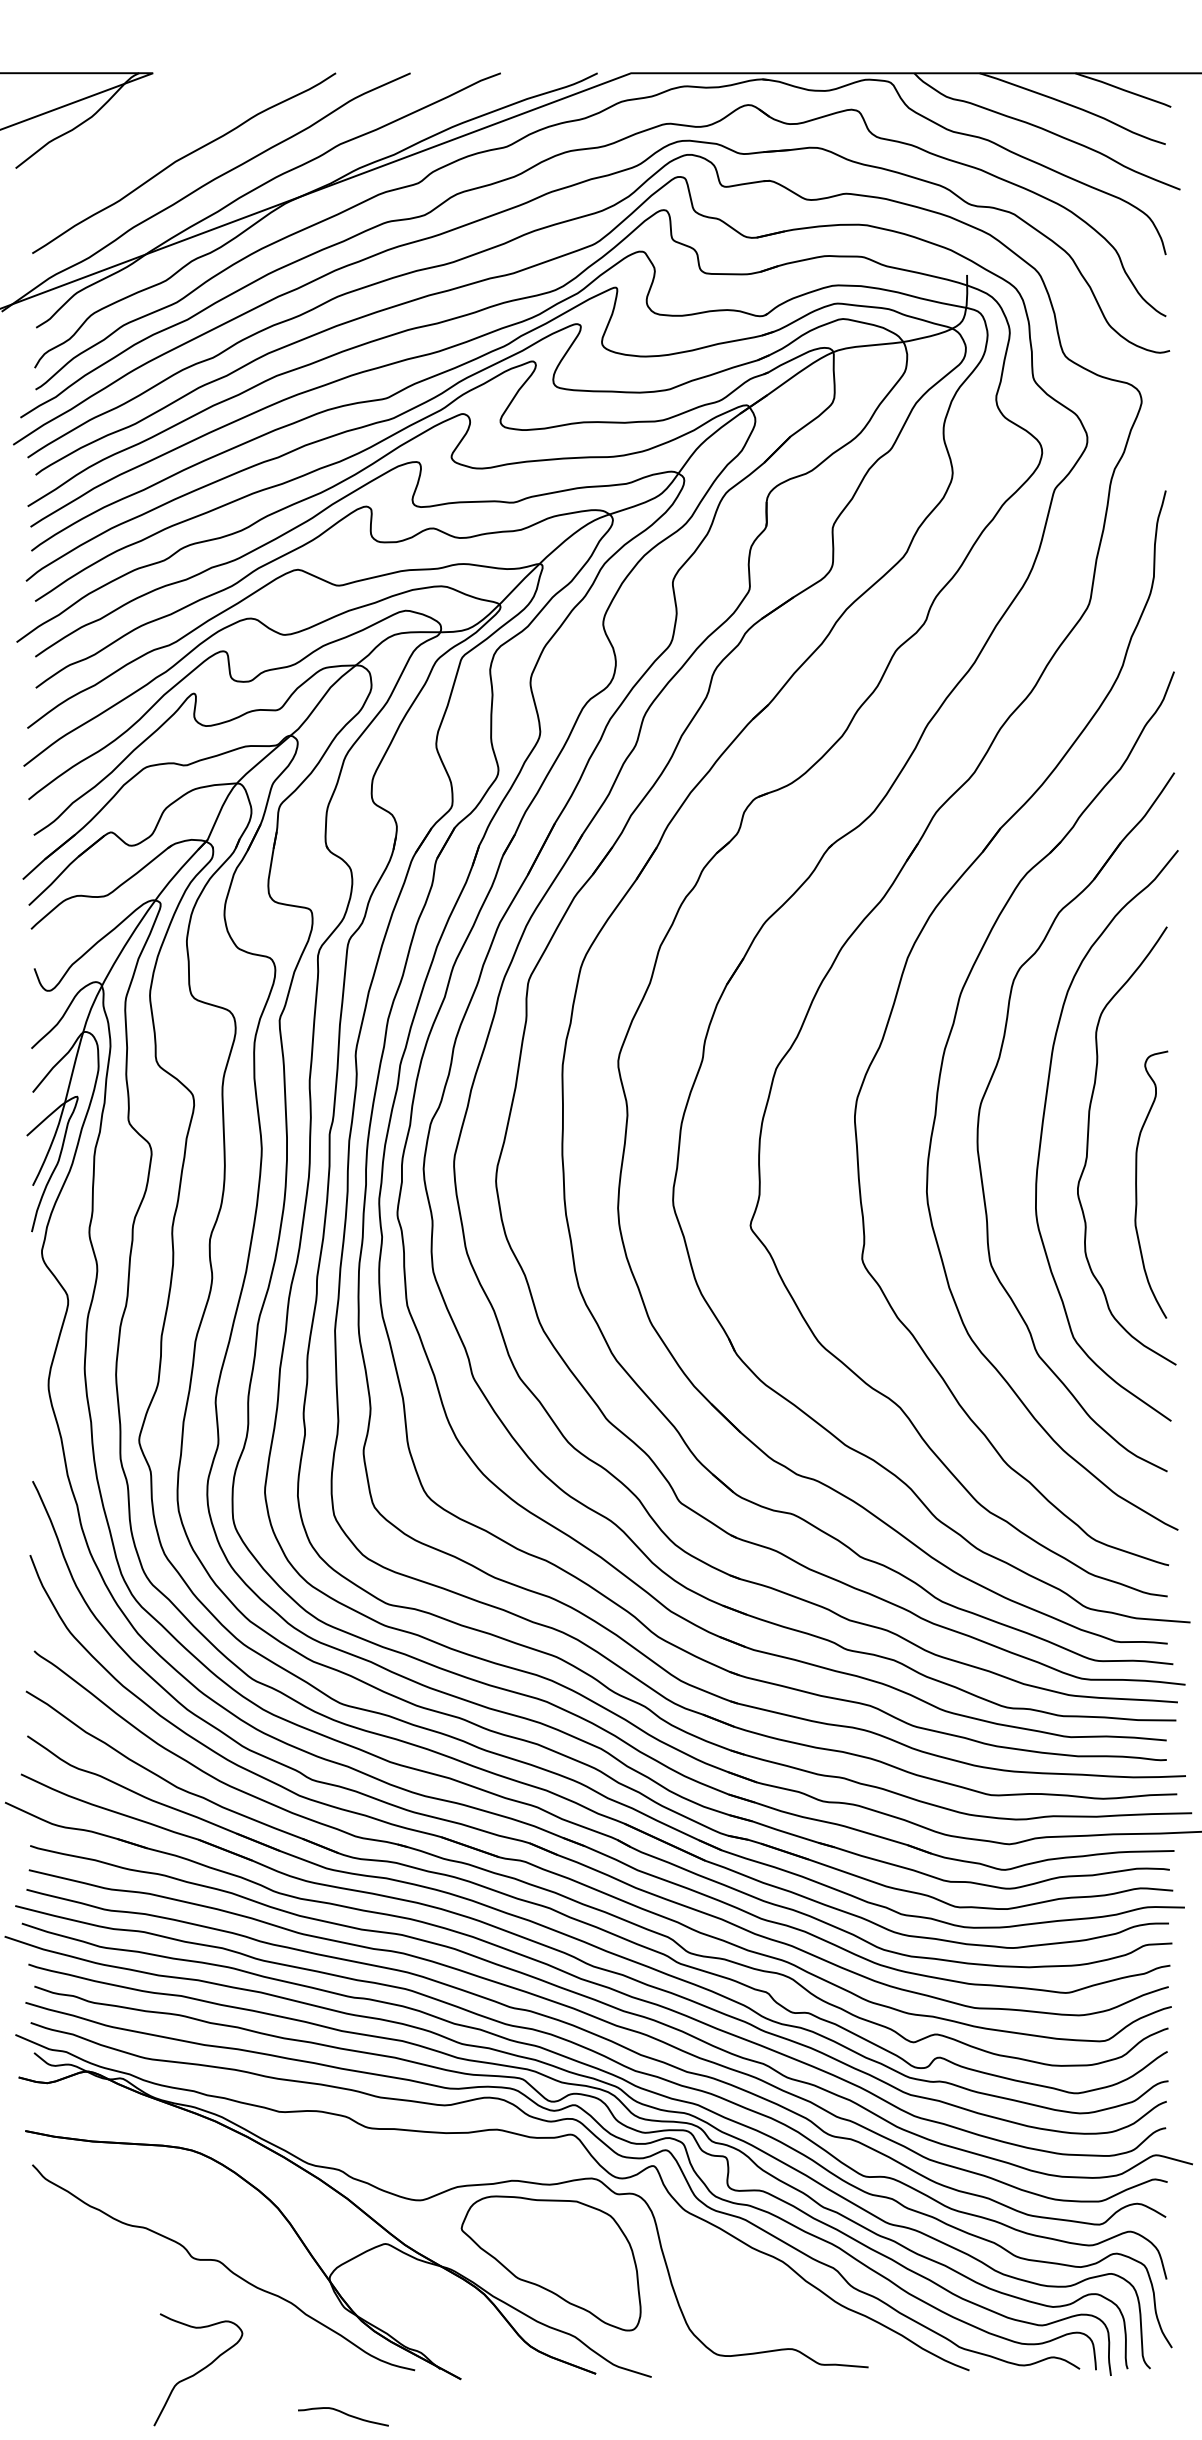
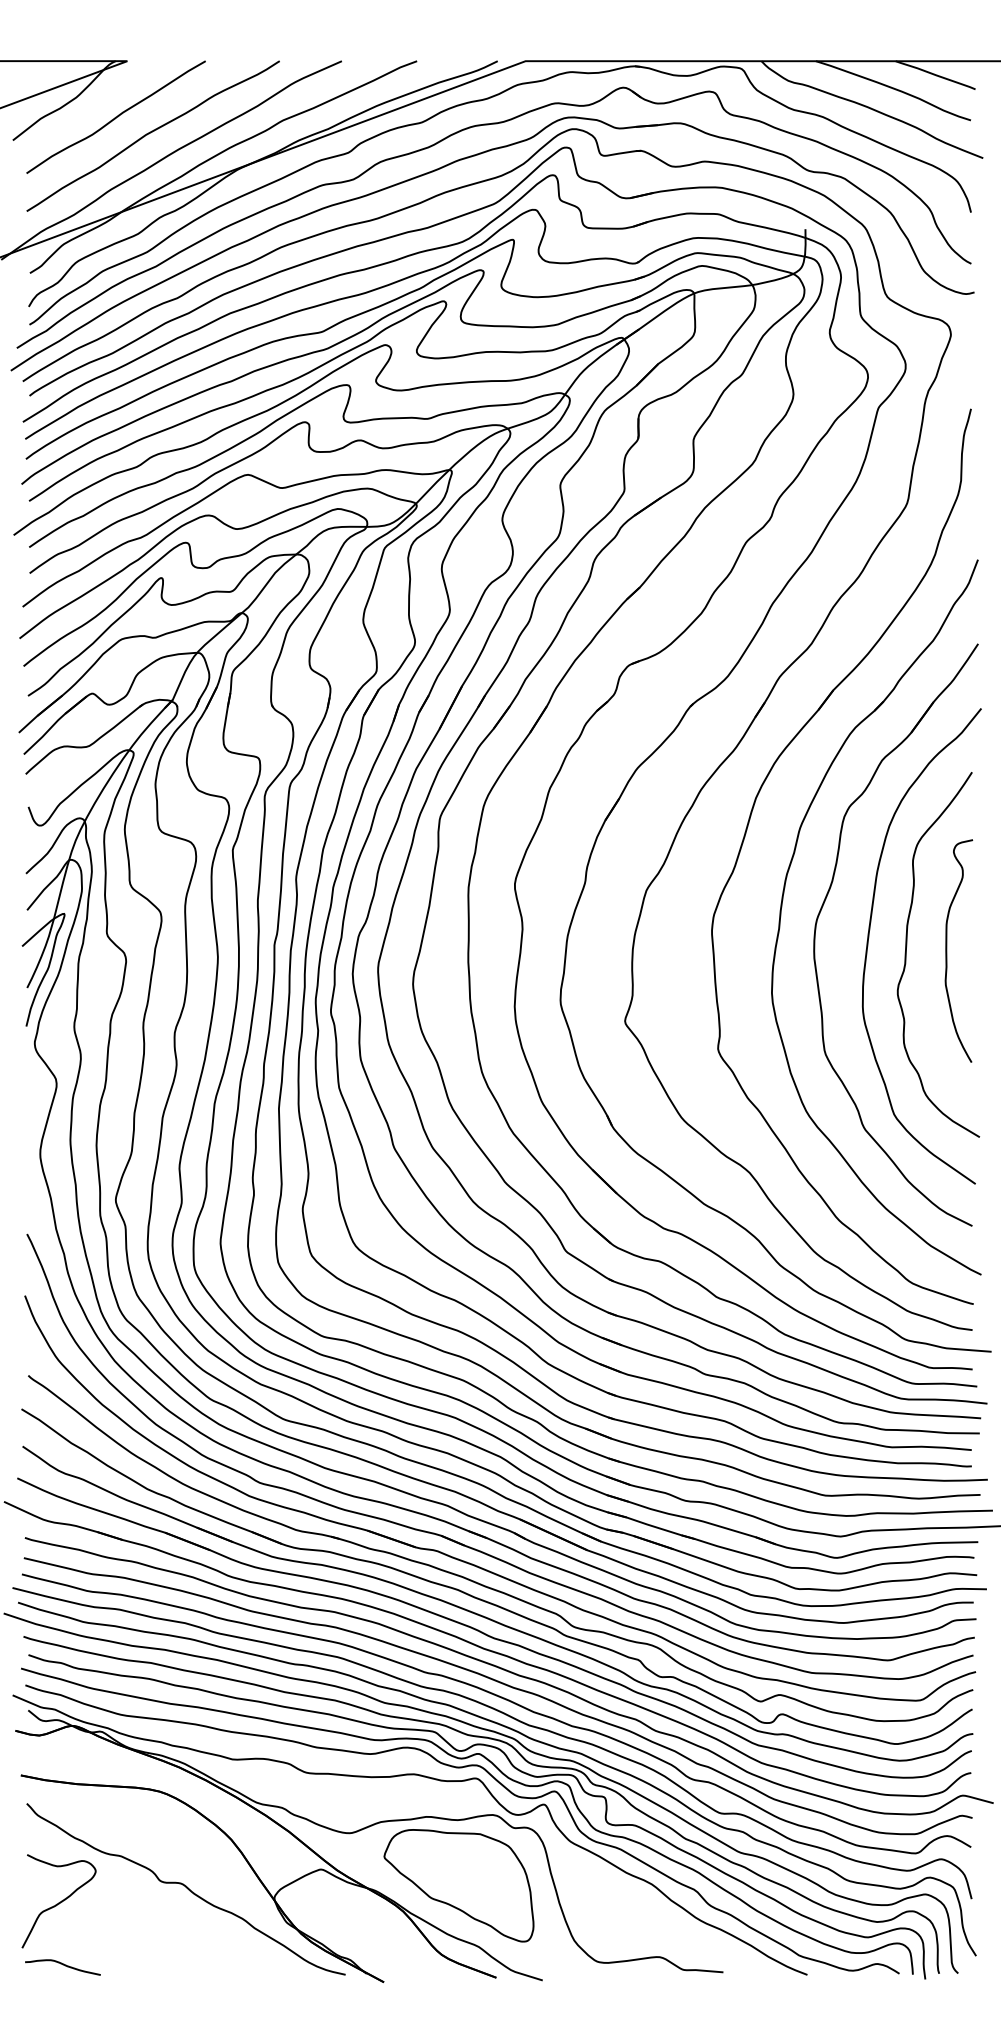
curve: (138, 139) -> (115, 116), added
curve: (1137, 1183) -> (947, 950), moved
curve: (197, 2371) -> (58, 1902), moved
curve: (342, 2414) -> (62, 1965), moved

